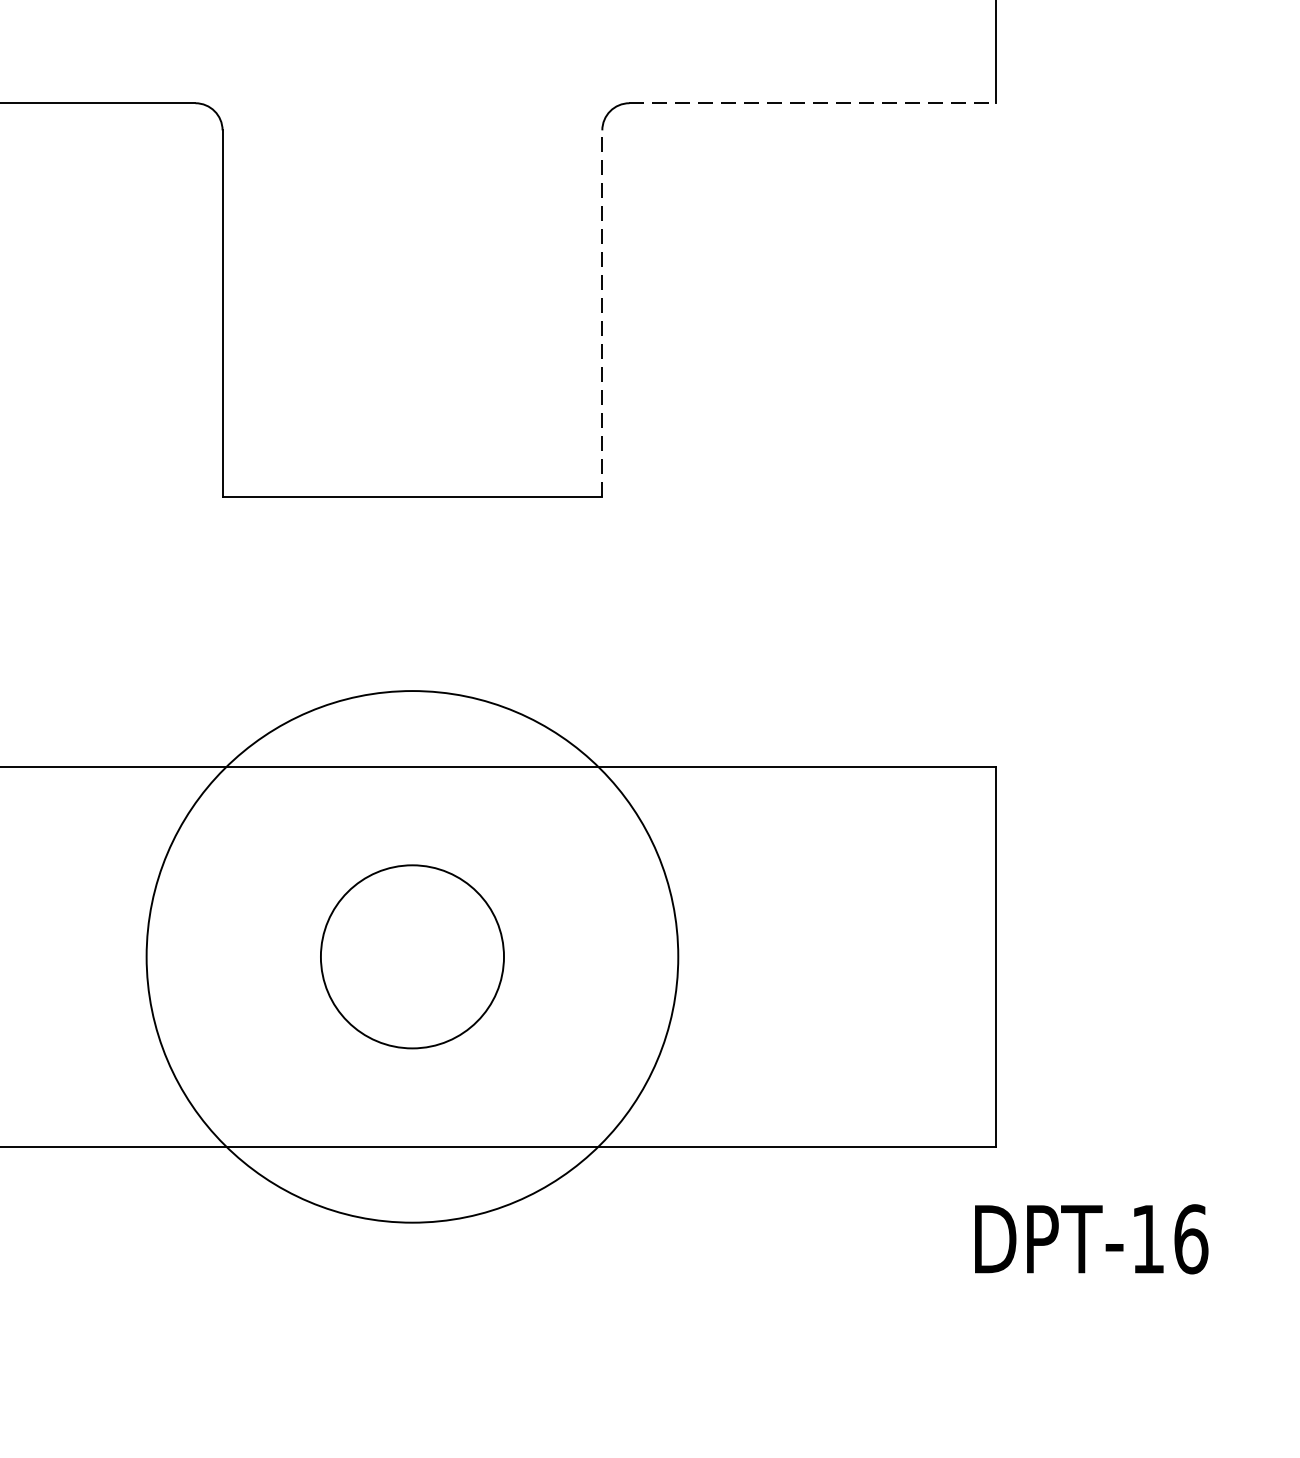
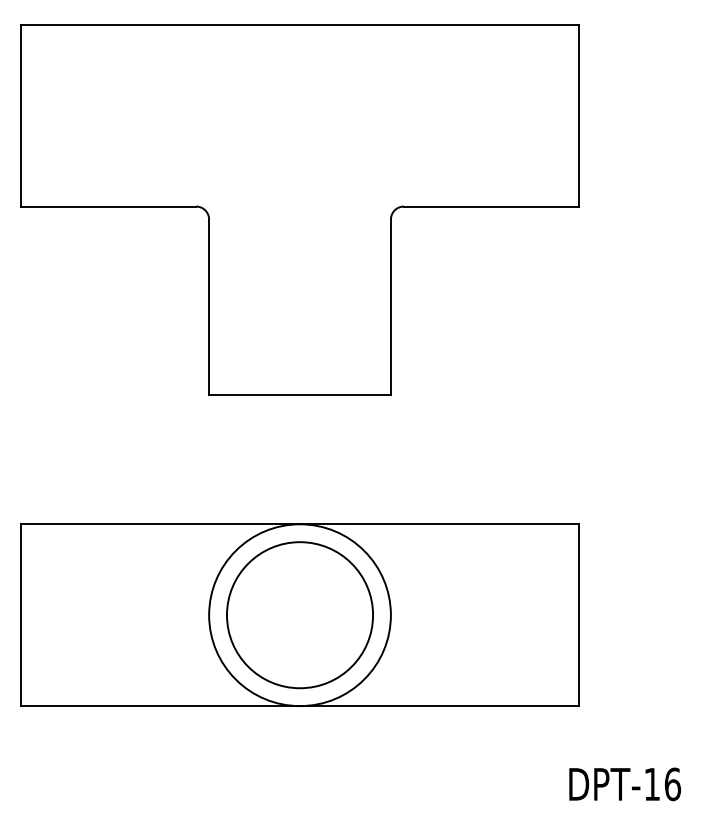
line: (812, 103) -> (491, 206), dashed -> solid
line: (601, 314) -> (390, 307), dashed -> solid
circle: (411, 957) -> (299, 615), size x0.71
circle: (411, 957) -> (299, 615), size x1.67
text: (1092, 1239) -> (625, 784), moved

